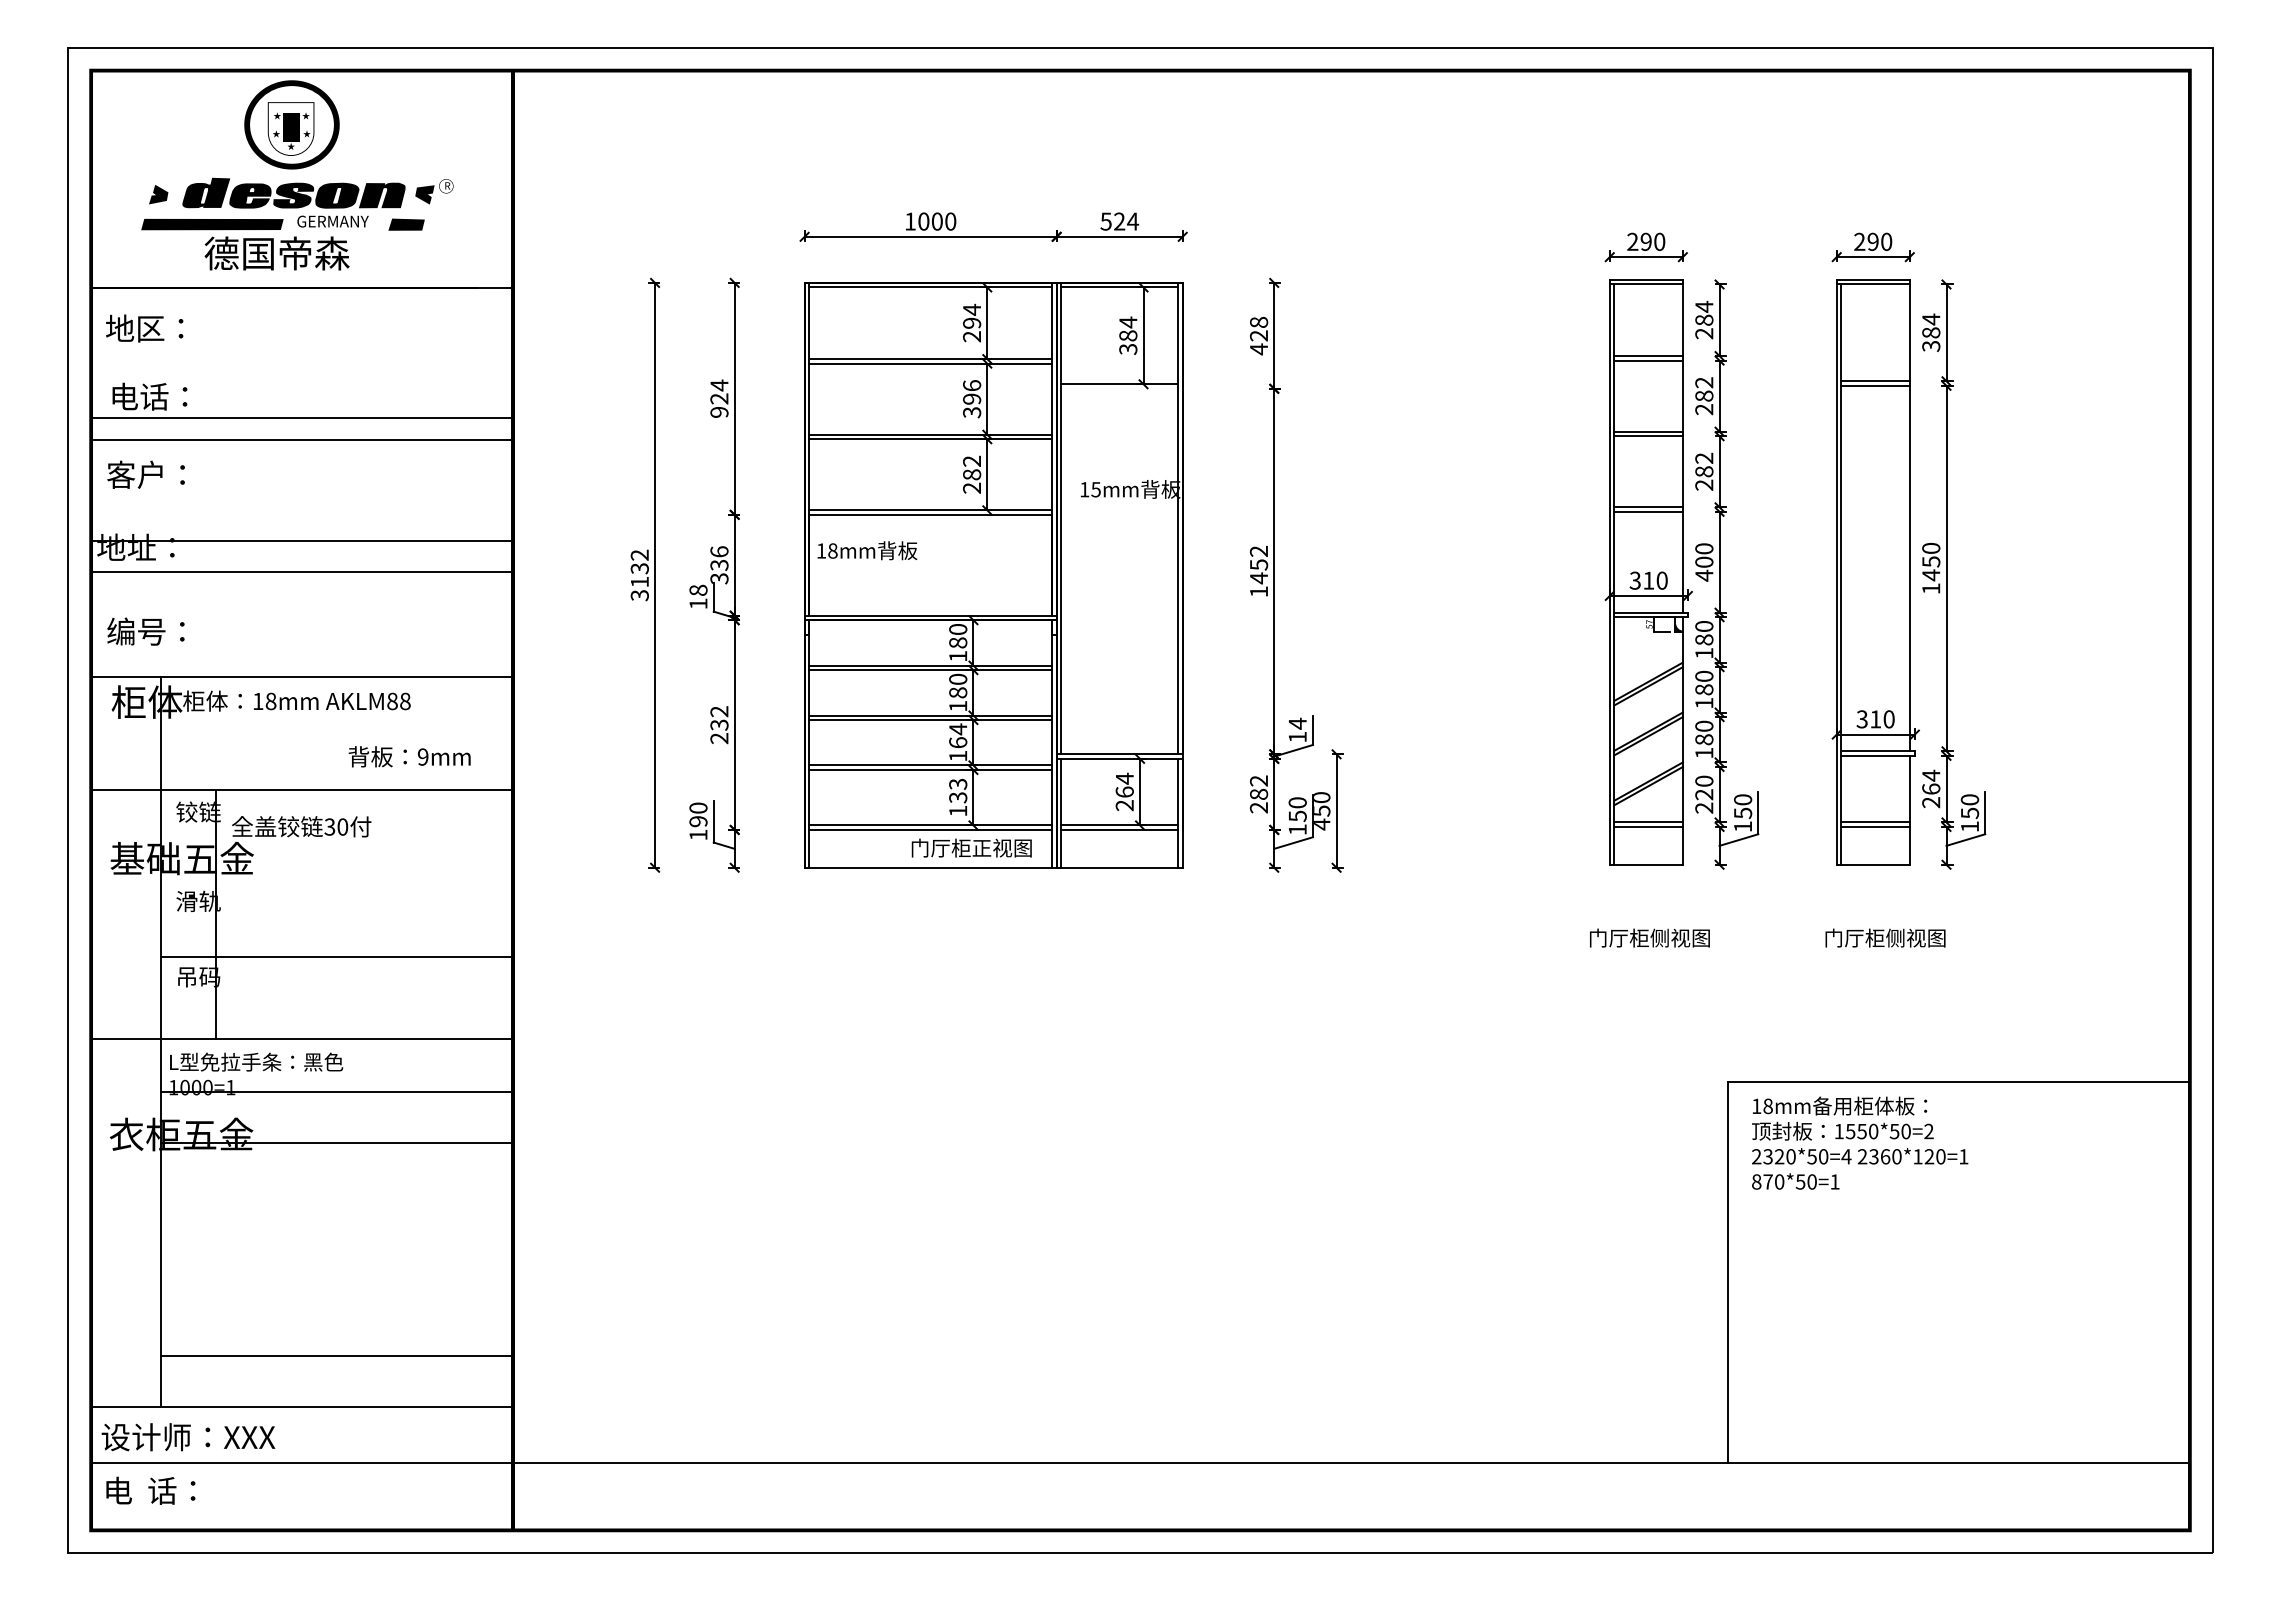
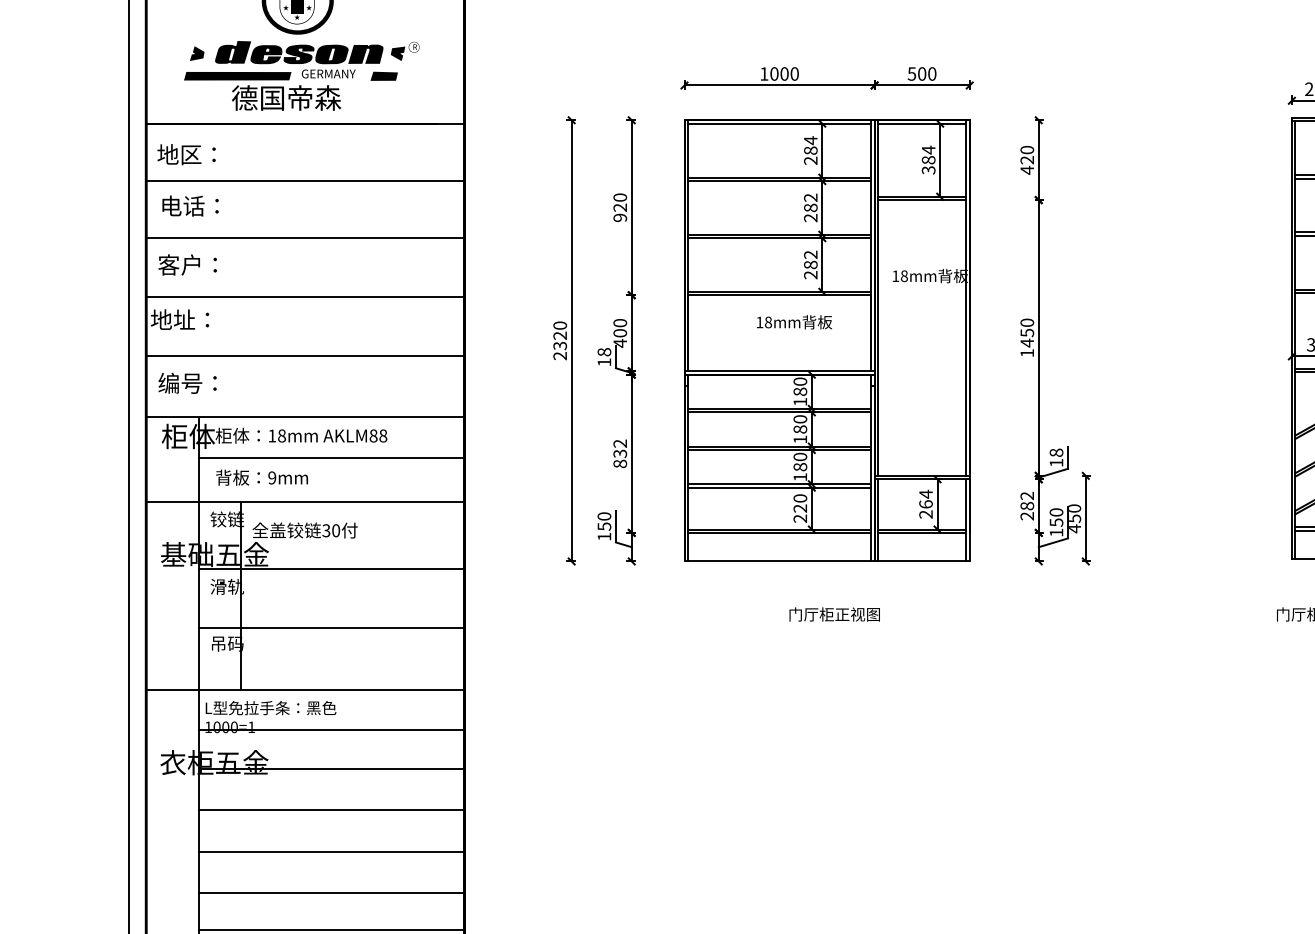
text: (1126, 221) -> (927, 73), 524 -> 500
text: (1258, 321) -> (1026, 149), 428 -> 420
text: (972, 322) -> (811, 150), 294 -> 284
text: (719, 385) -> (620, 197), 924 -> 920
line: (1119, 388) -> (922, 199), added
text: (972, 399) -> (811, 208), 396 -> 282
line: (301, 418) -> (304, 181), moved
text: (1095, 489) -> (903, 276), 15mm -> 18mm
line: (301, 540) -> (304, 355), moved
text: (867, 550) -> (794, 322), moved
text: (1259, 551) -> (1027, 322), 1452 -> 1450
text: (719, 565) -> (620, 333), 336 -> 400
line: (301, 572) -> (304, 297), moved
text: (639, 575) -> (559, 340), 3132 -> 2320
text: (1297, 723) -> (1056, 452), 14 -> 18
line: (336, 731) -> (331, 458), added
text: (958, 735) -> (800, 461), 164 -> 180
text: (719, 738) -> (620, 463), 232 -> 832
text: (409, 756) -> (261, 477), moved
text: (958, 797) -> (800, 508), 133 -> 220
text: (698, 821) -> (604, 526), 190 -> 150
text: (971, 847) -> (834, 614), moved
line: (336, 877) -> (331, 568), added
line: (336, 1196) -> (331, 809), added
line: (336, 1252) -> (331, 851), added
line: (336, 1306) -> (331, 892), added

